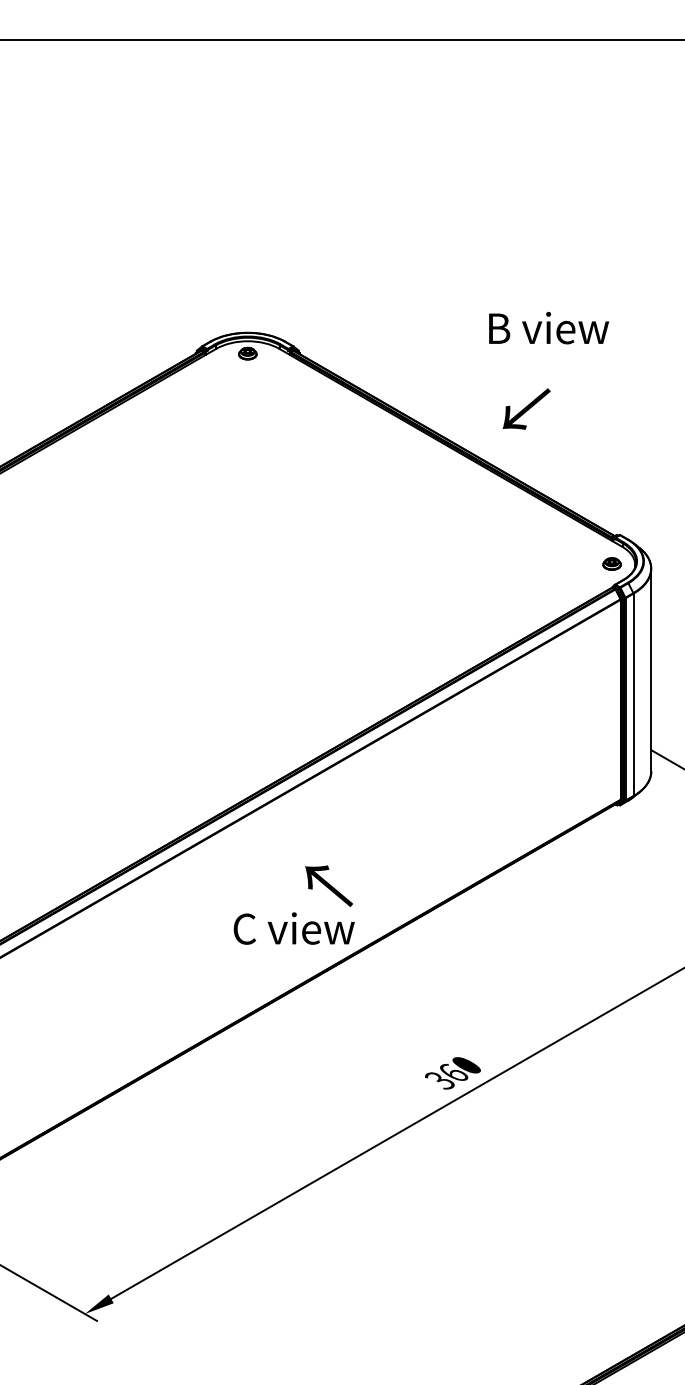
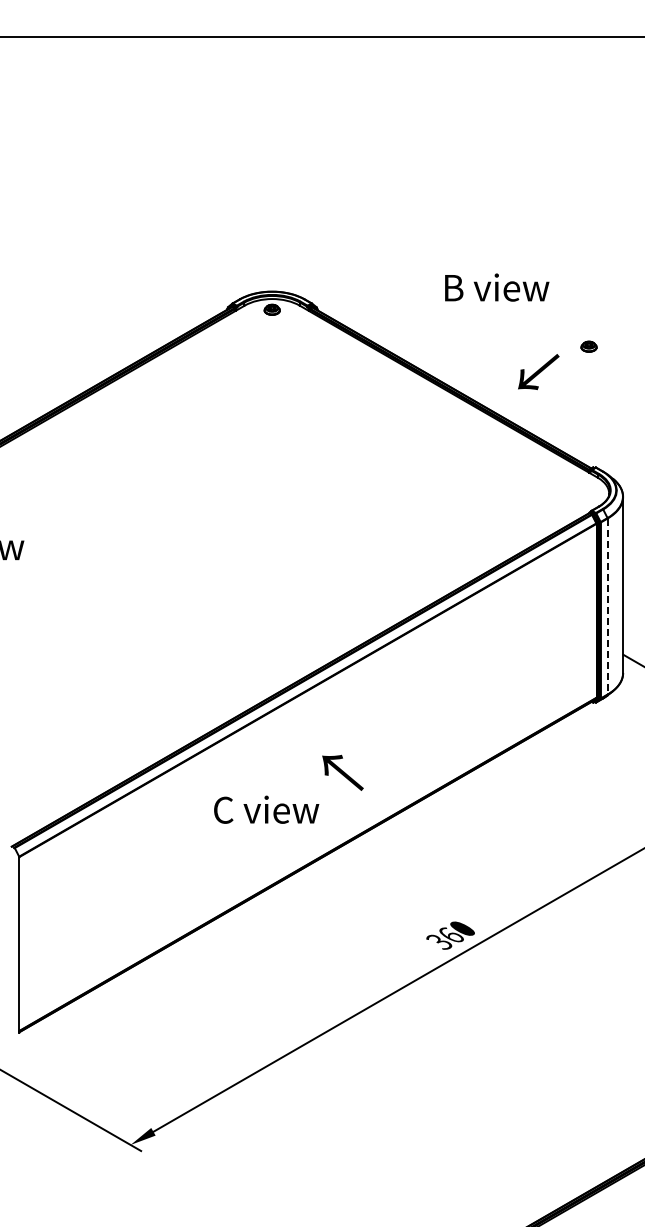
text: (549, 328) -> (497, 287), moved
text: (526, 409) -> (538, 372), moved
part: (611, 563) -> (588, 346), moved
line: (633, 694) -> (607, 606), solid -> dashed
text: (294, 928) -> (266, 809), moved

